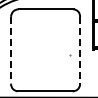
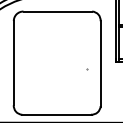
line: (11, 50) -> (14, 63), dashed -> solid
line: (80, 51) -> (101, 64), dashed -> solid

